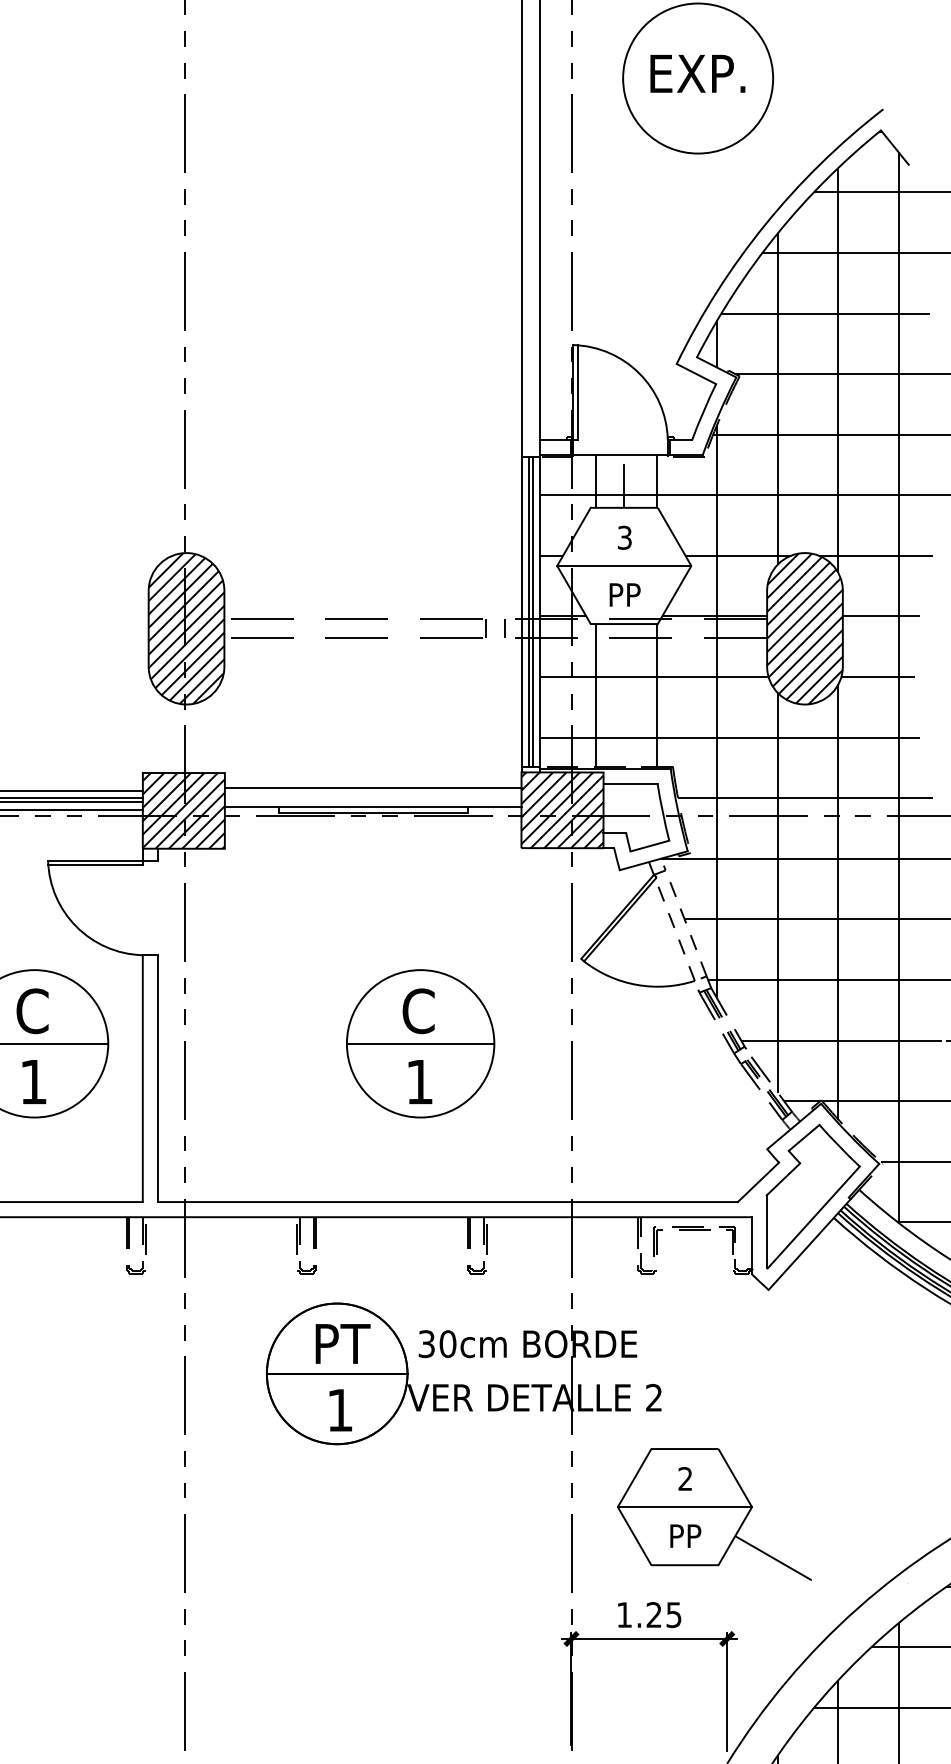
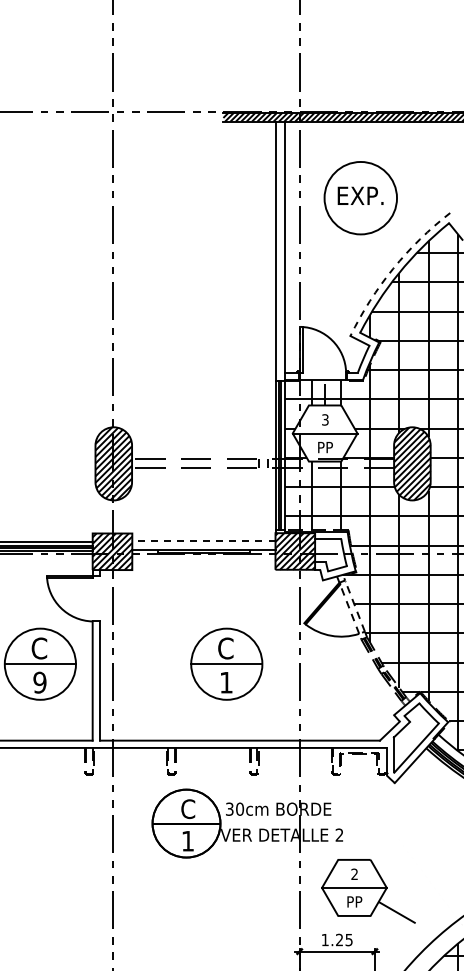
arc: (765, 224) -> (393, 268), solid -> dashed
line: (372, 787) -> (203, 540), solid -> dashed
text: (32, 1081) -> (39, 682), 1 -> 9
text: (343, 1344) -> (189, 809), PT -> C

